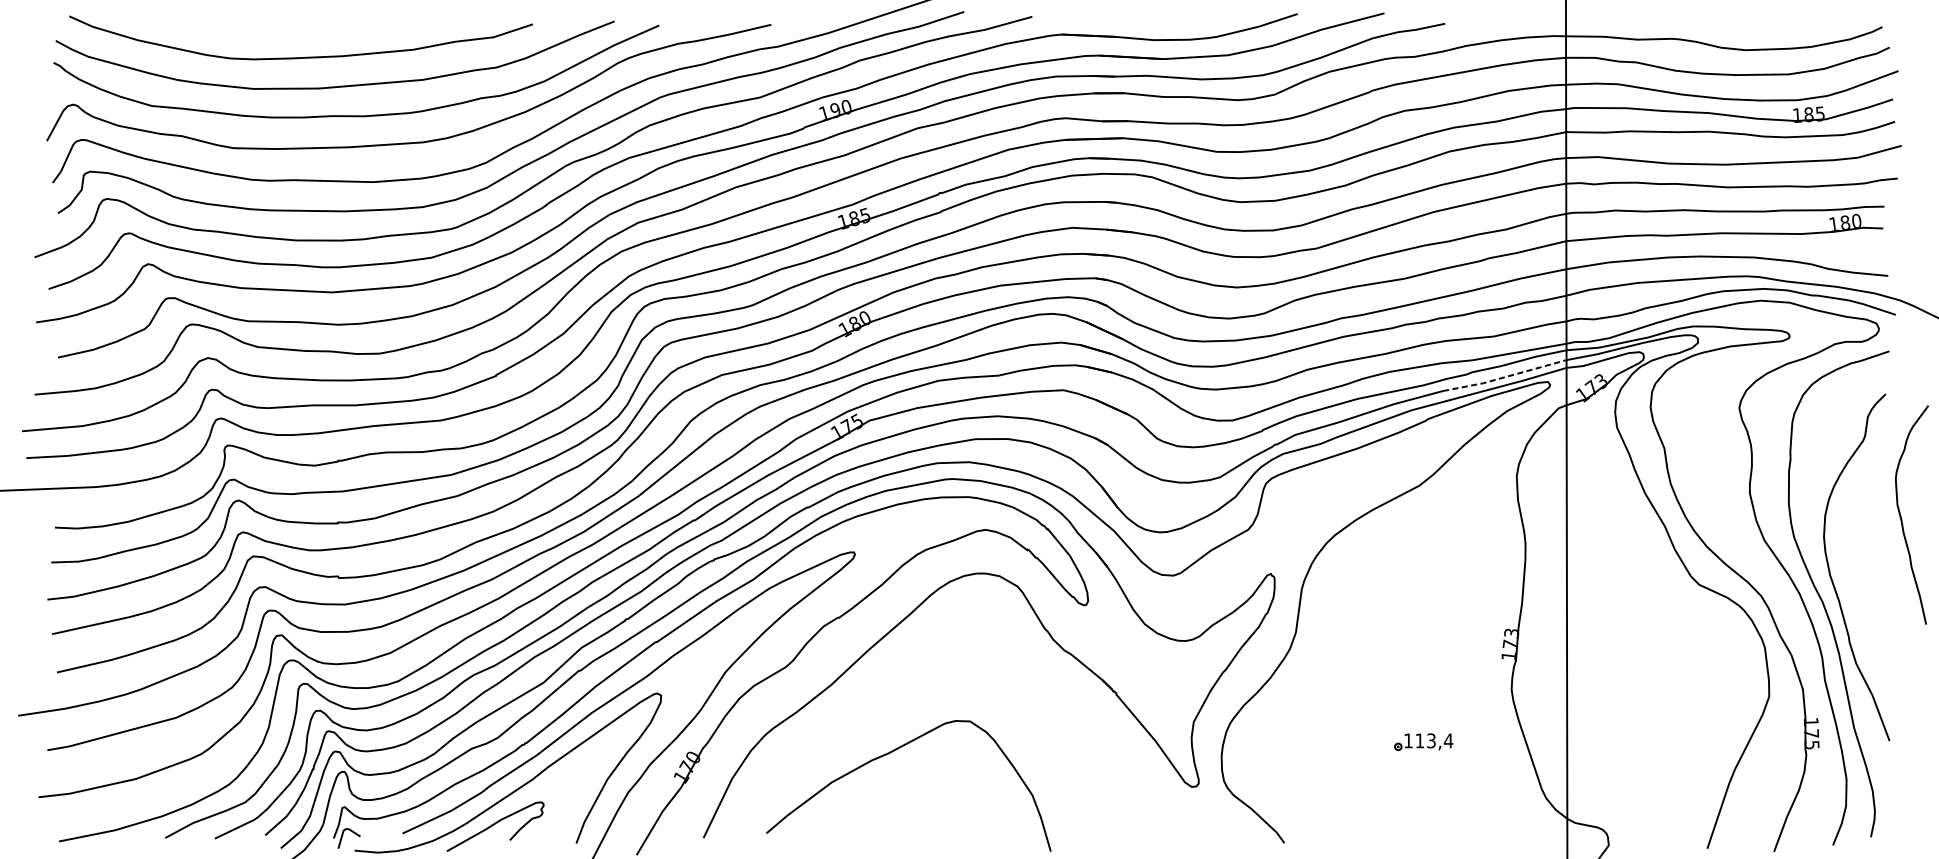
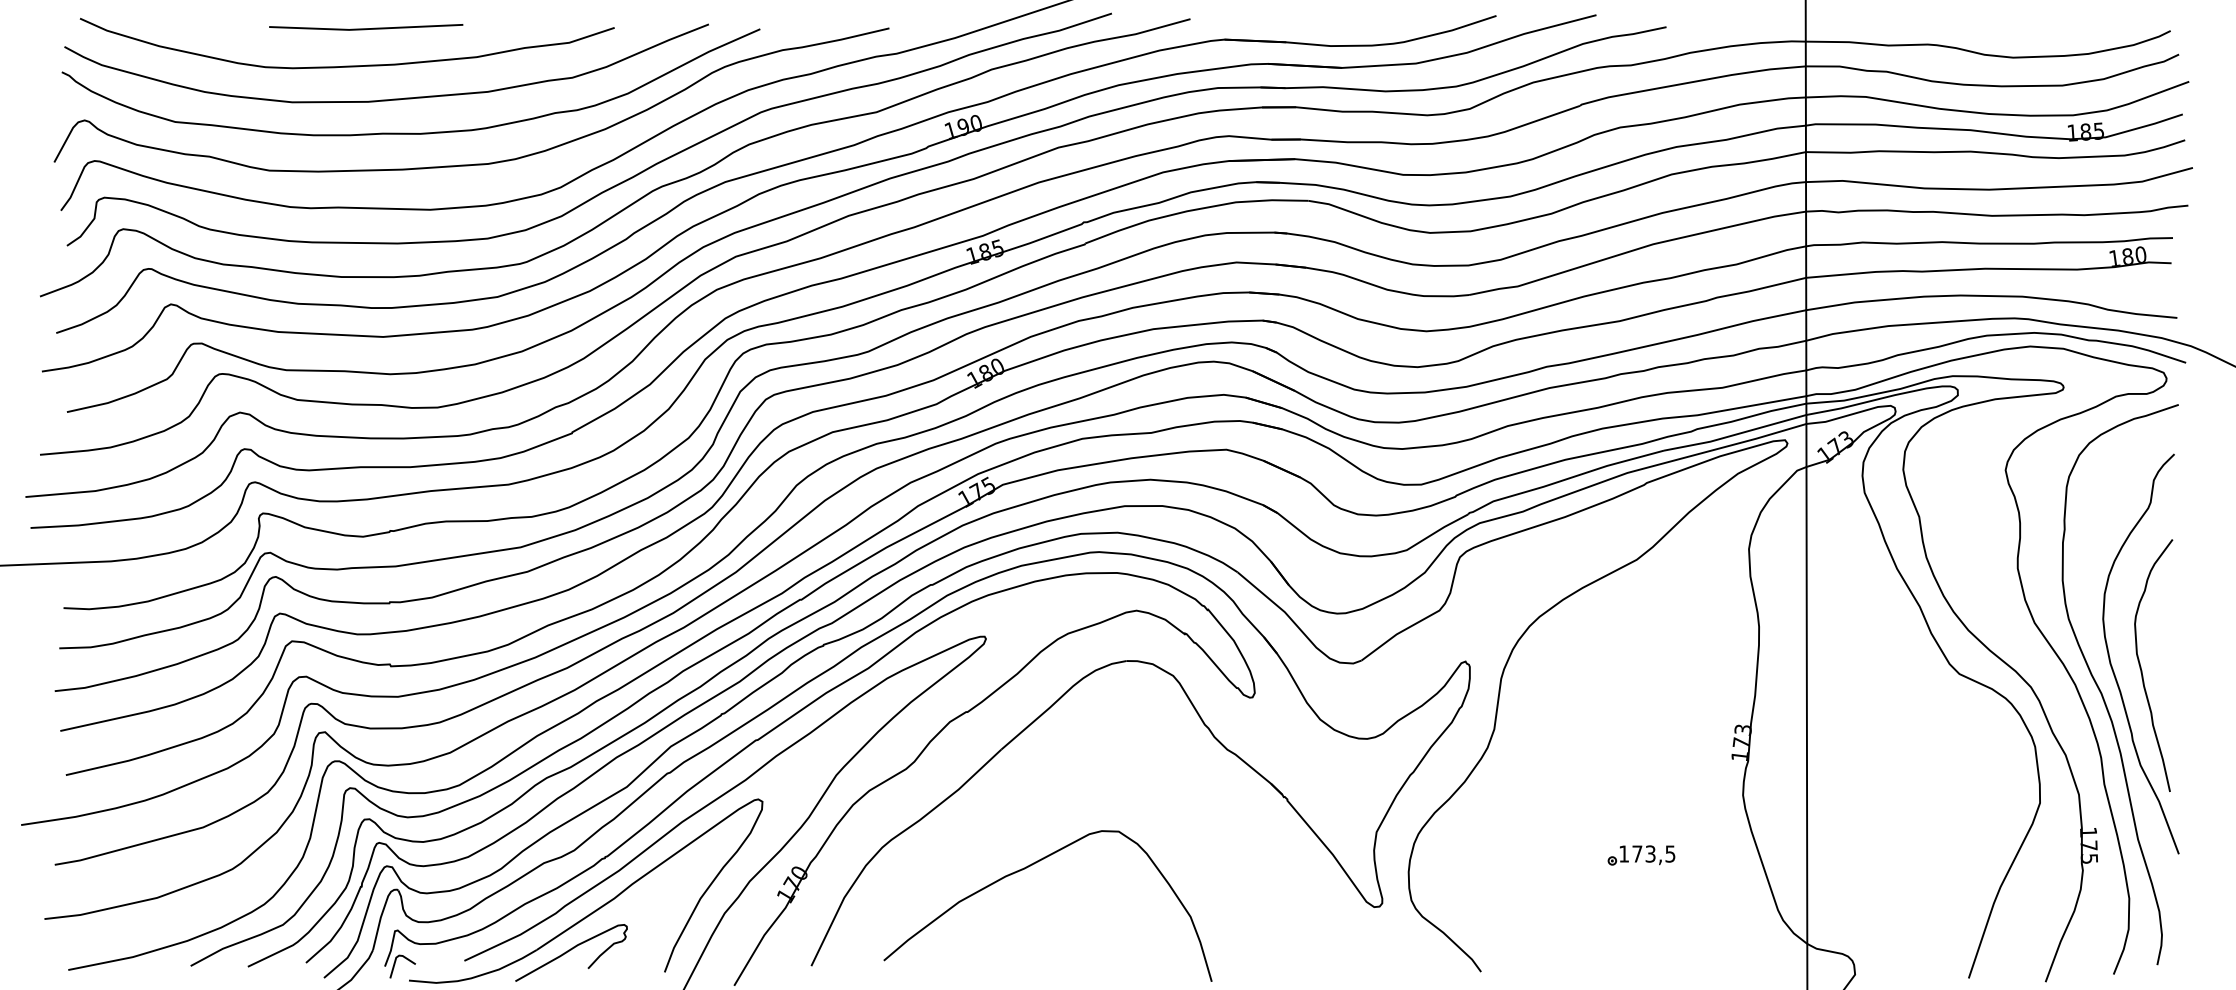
line: (317, 24) -> (366, 28), added
line: (1505, 377) -> (1735, 434), dashed -> solid
curve: (1901, 515) -> (2141, 666), moved
text: (1433, 740) -> (1653, 853), 113,4 -> 173,5

